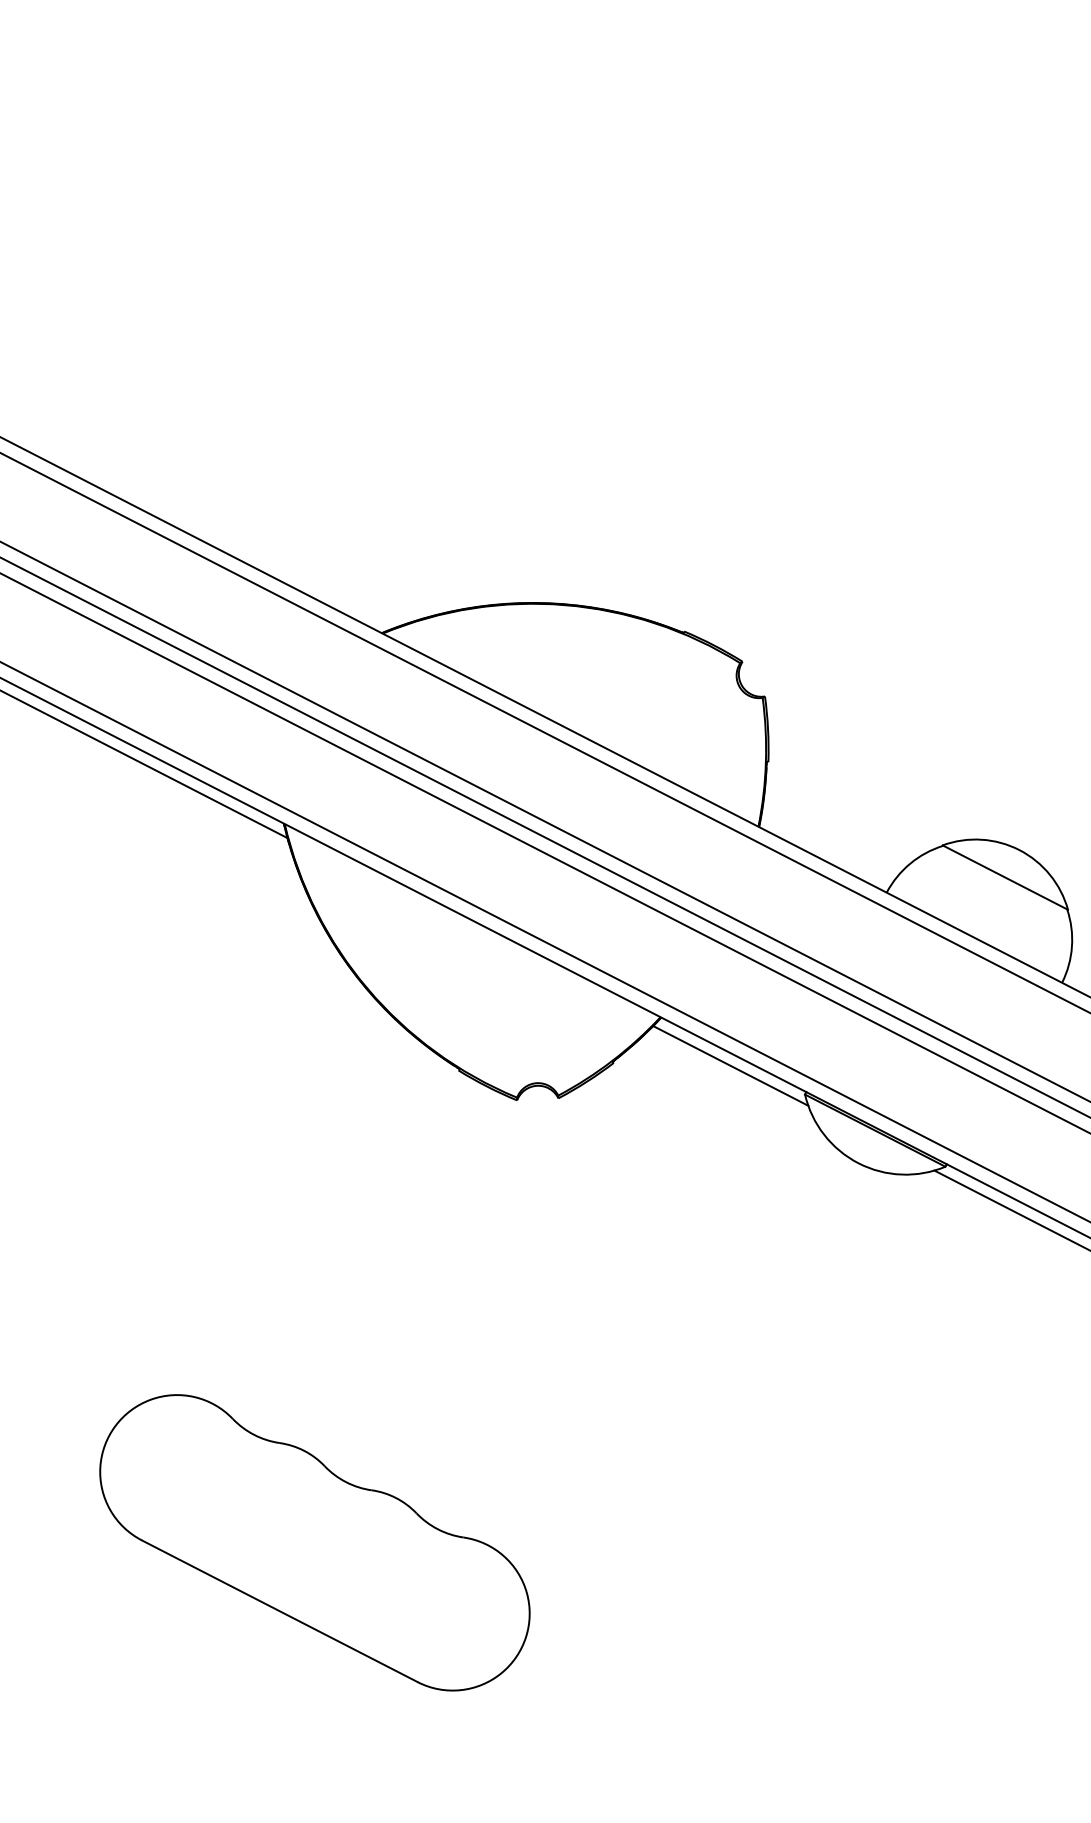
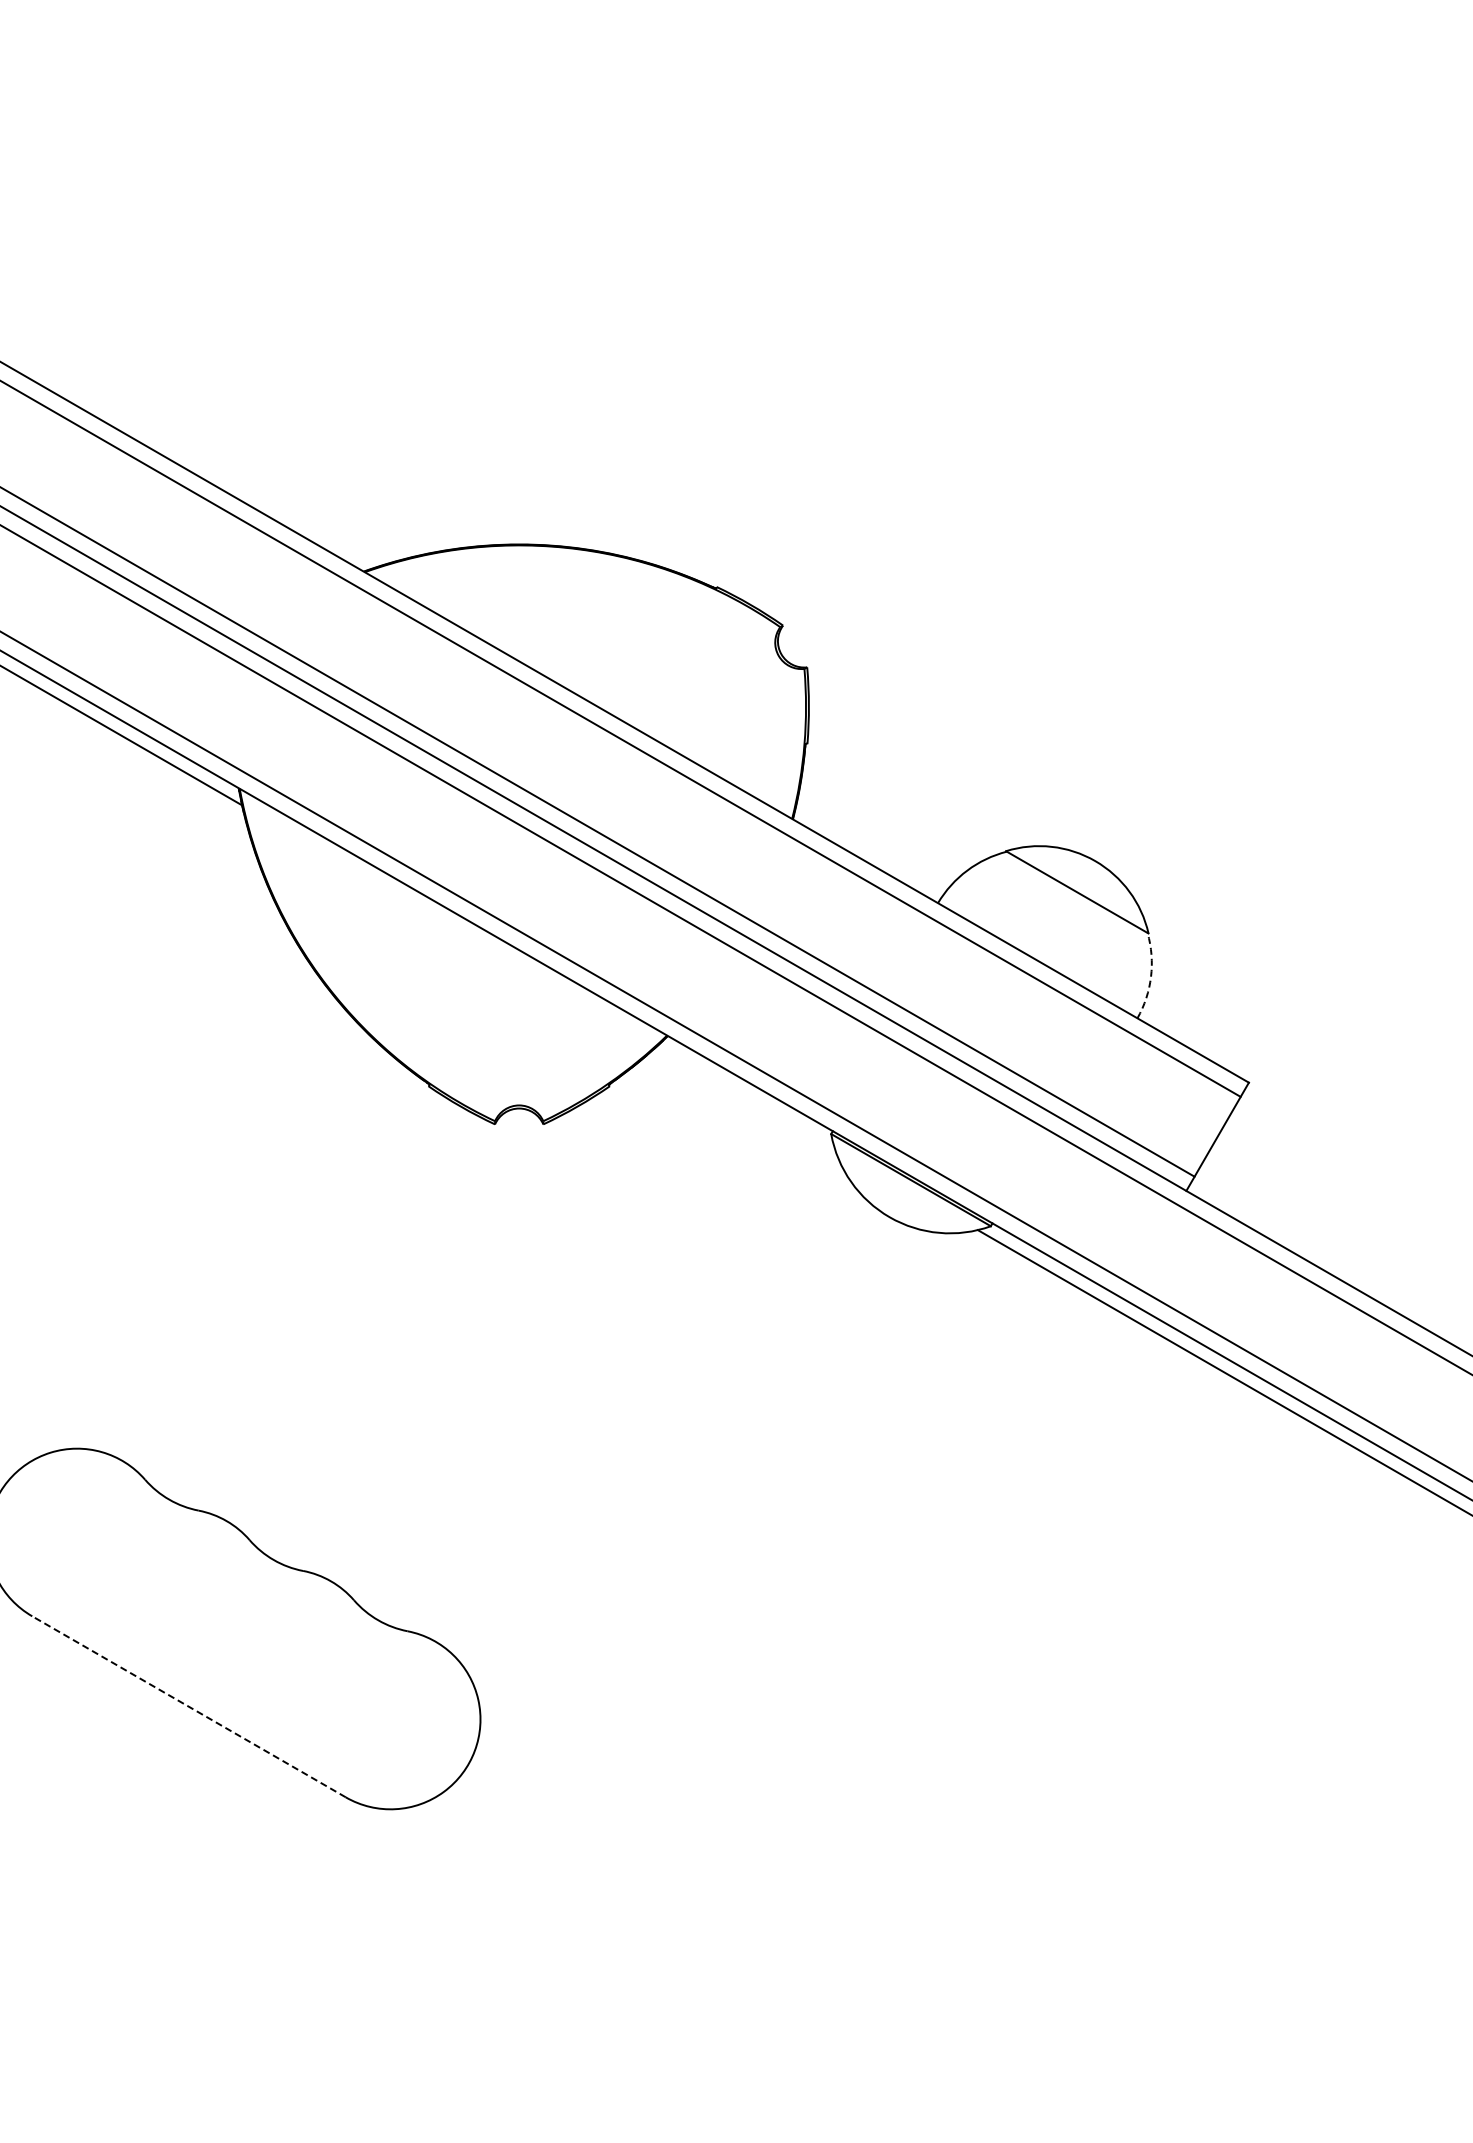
arc: (1072, 946) -> (1151, 976), solid -> dashed
line: (730, 1066) -> (745, 1096), removed
line: (279, 1611) -> (188, 1706), solid -> dashed

